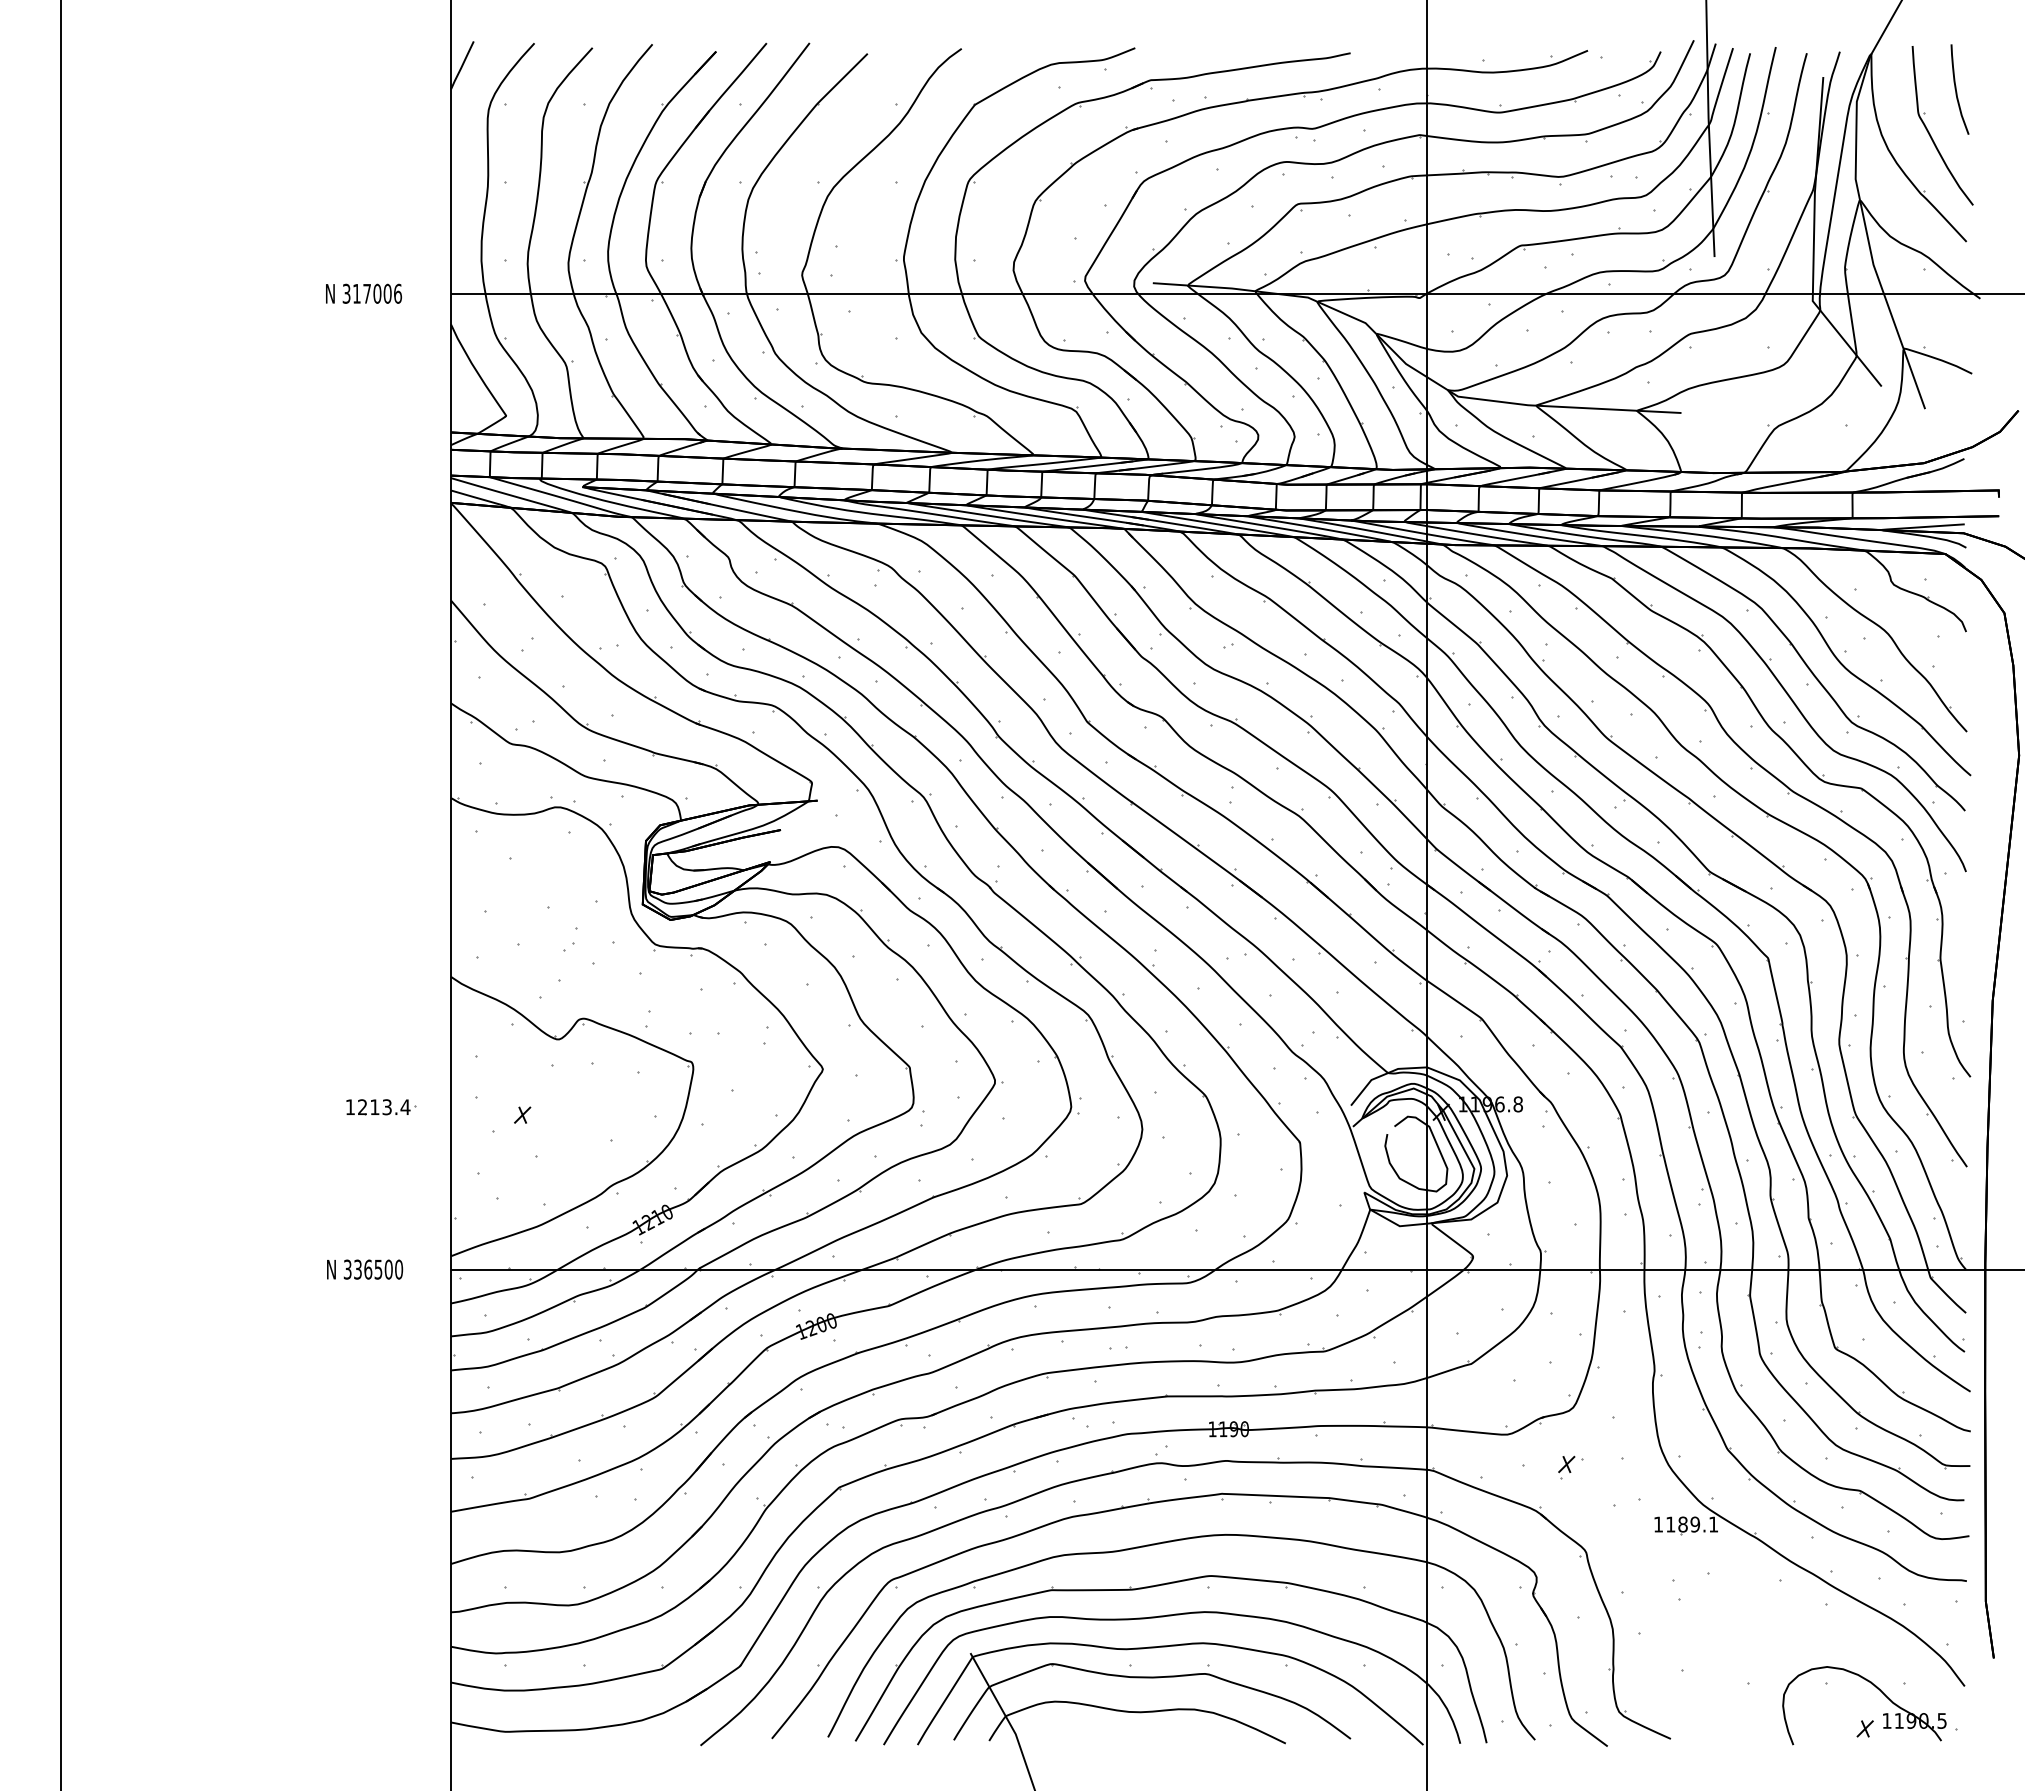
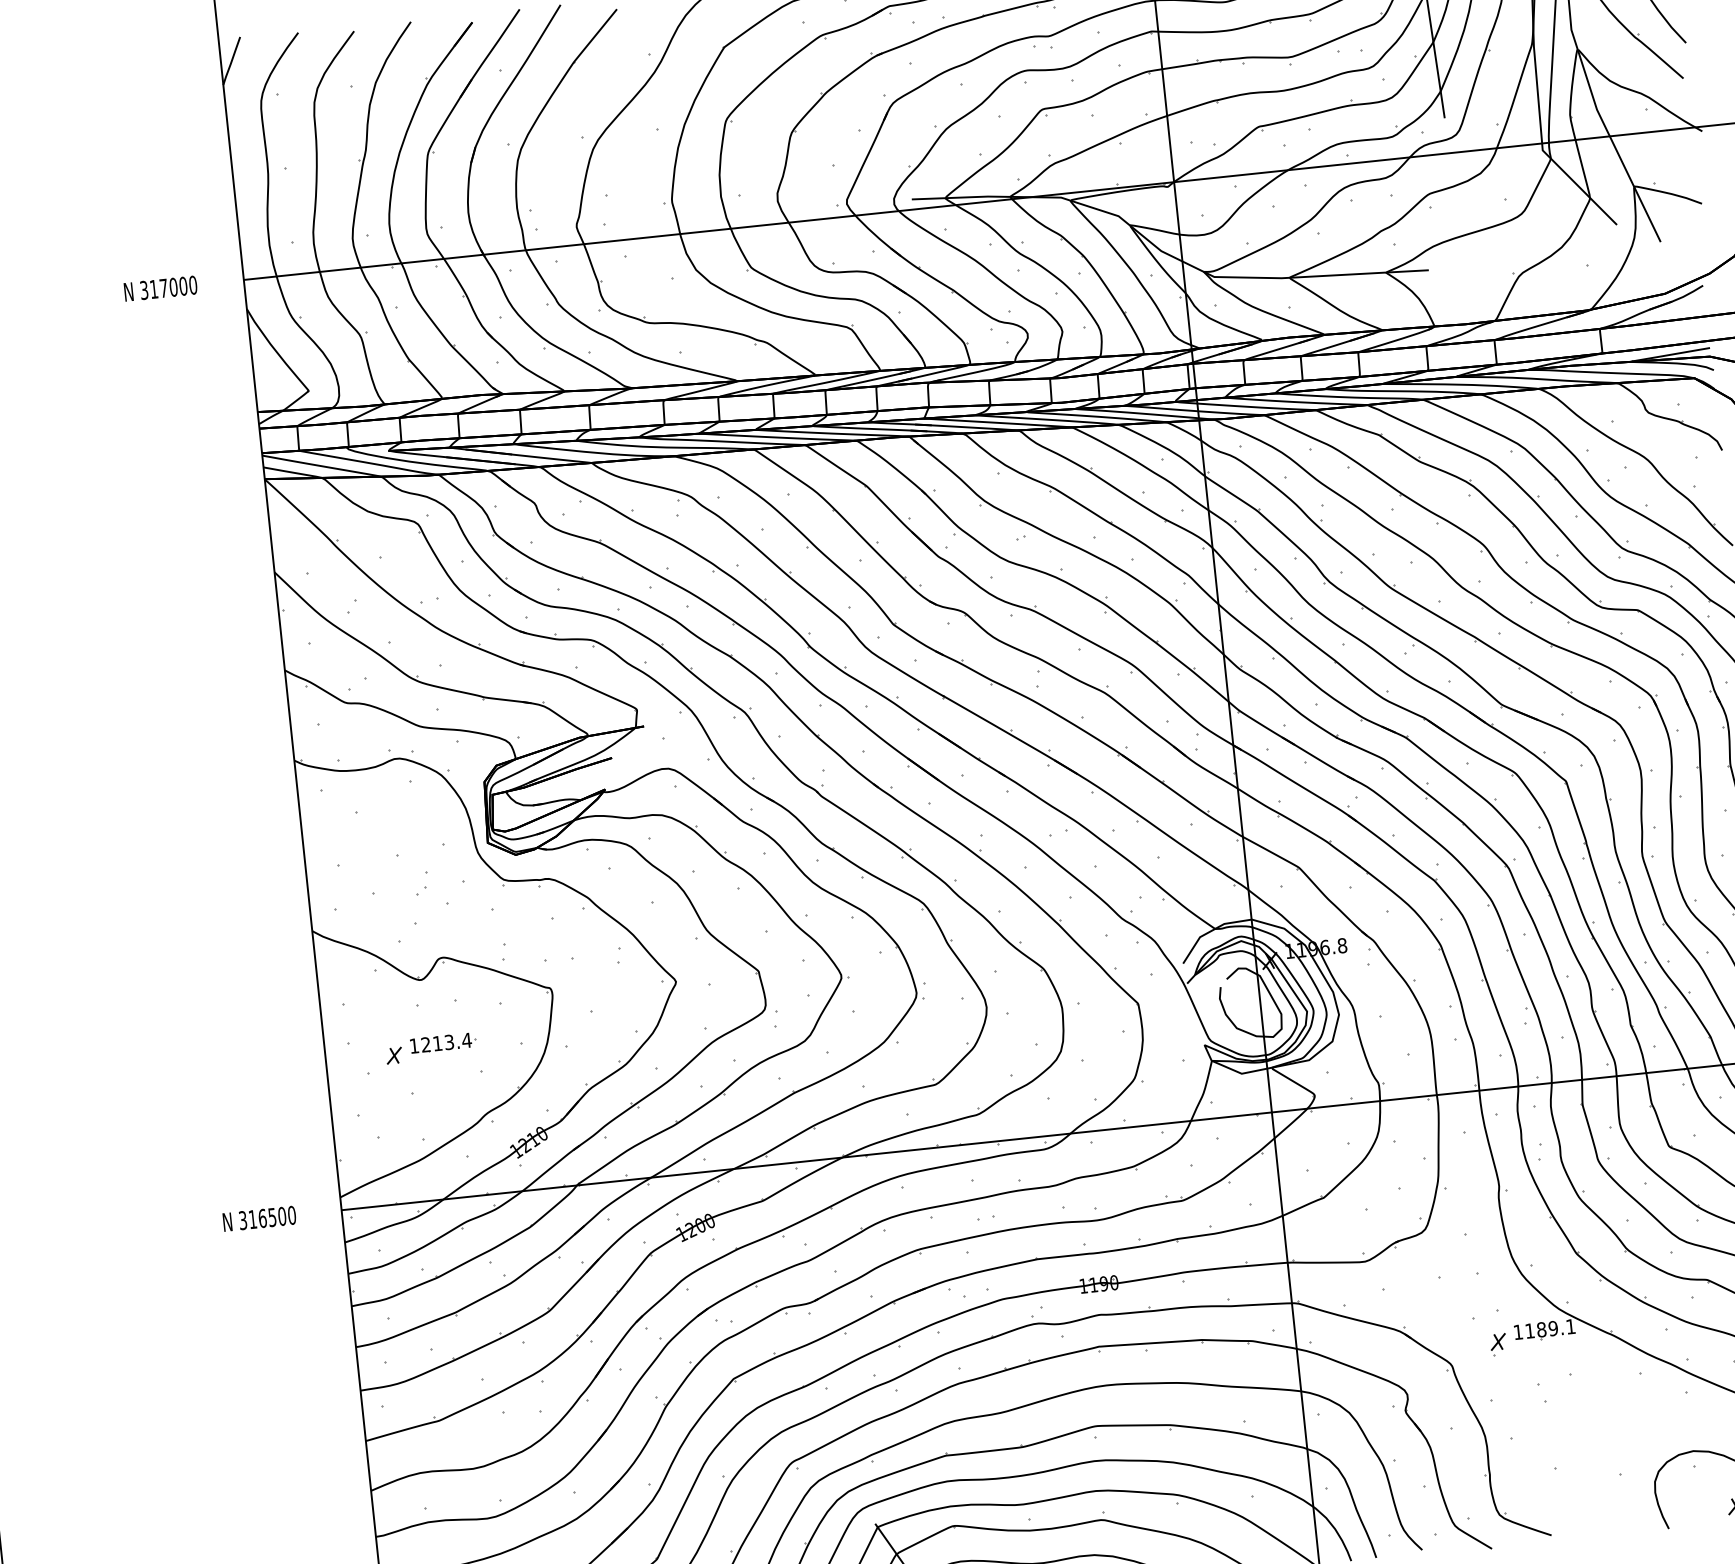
text: (398, 293) -> (193, 284), 317006 -> 317000
part: (381, 1107) -> (444, 1043), moved
text: (357, 1269) -> (252, 1219), 336500 -> 316500
part: (1566, 1467) -> (1498, 1344), moved

